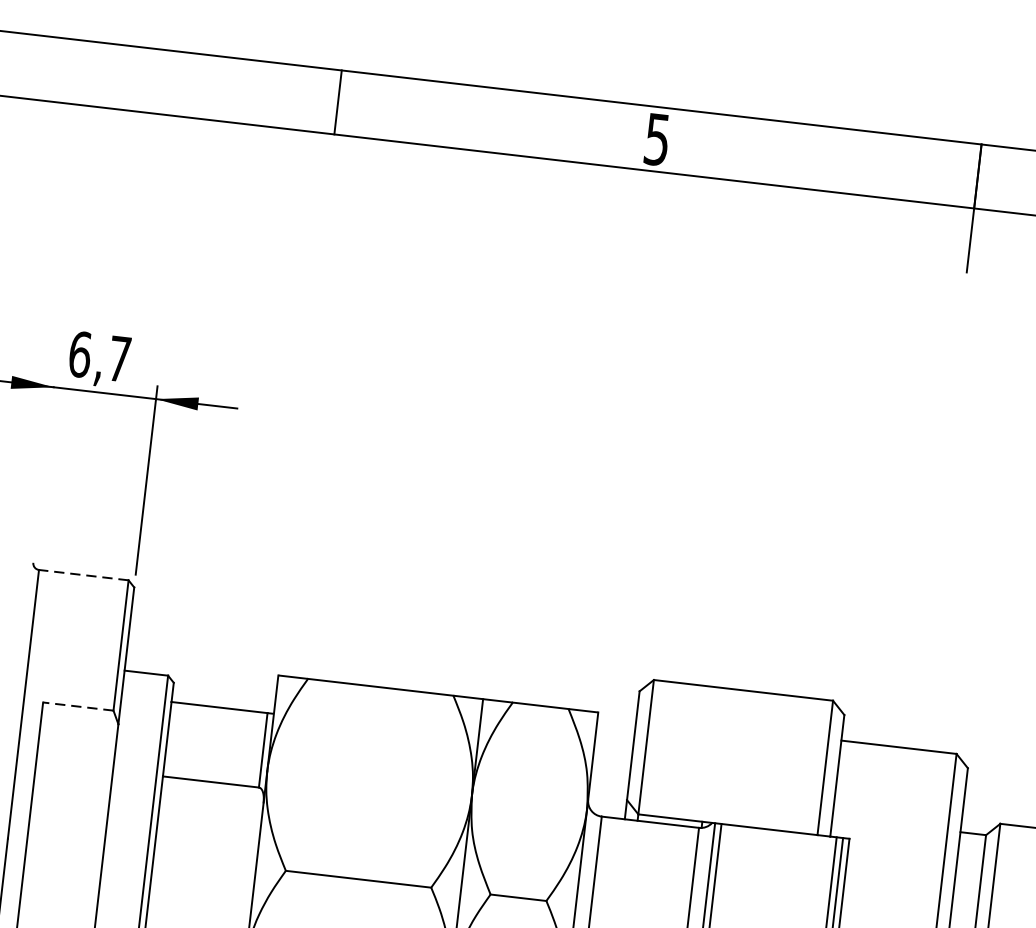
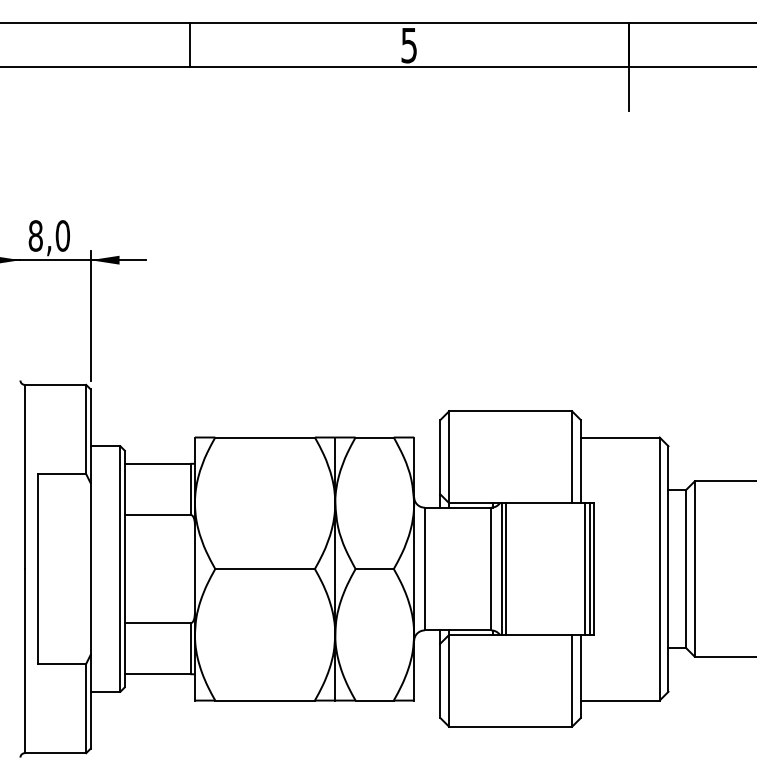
text: (98, 355) -> (48, 235), 6,7 -> 8,0
line: (83, 574) -> (55, 384), dashed -> solid
line: (77, 706) -> (61, 474), dashed -> solid

